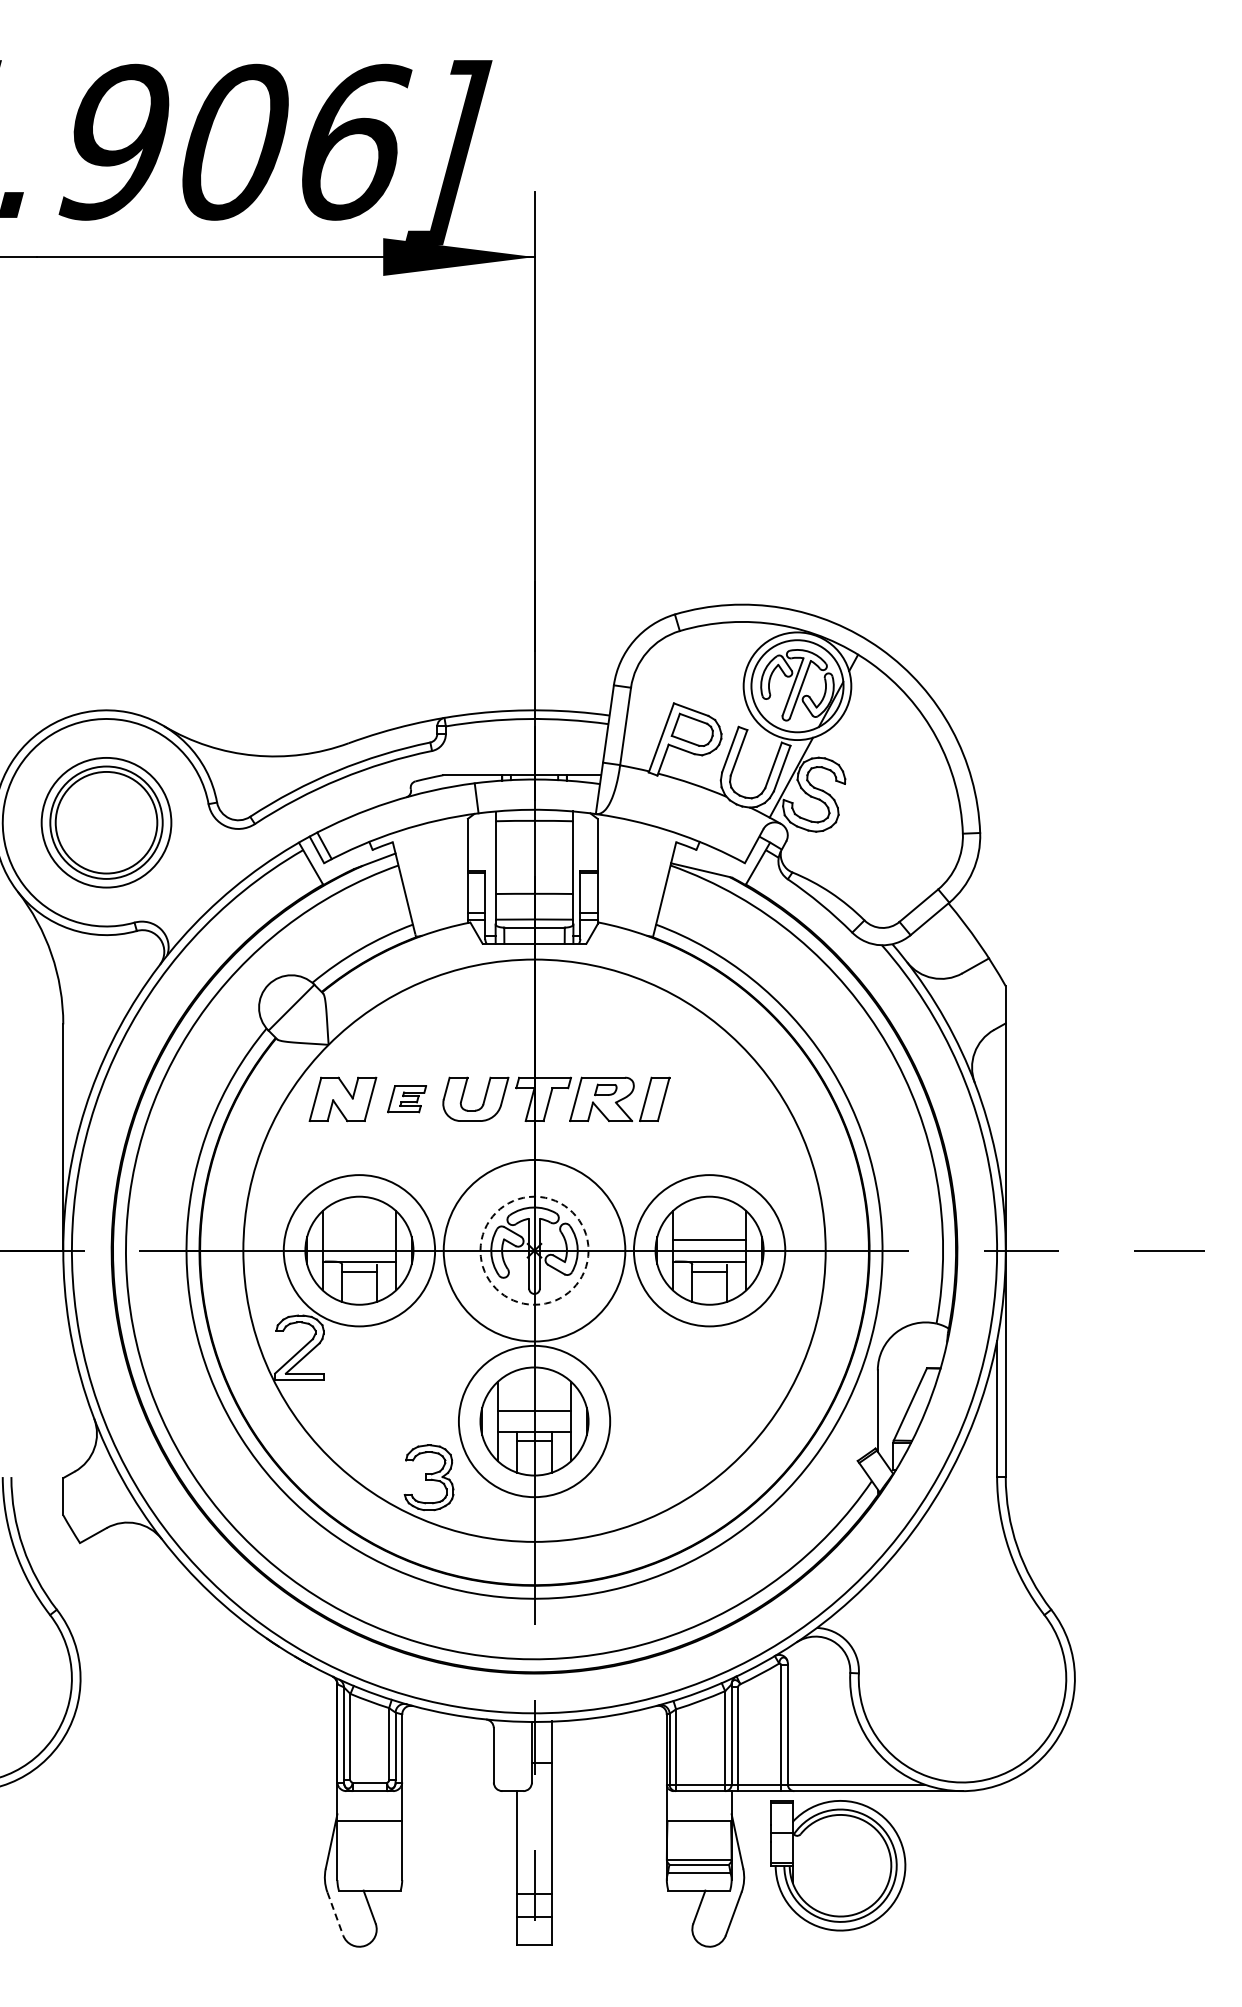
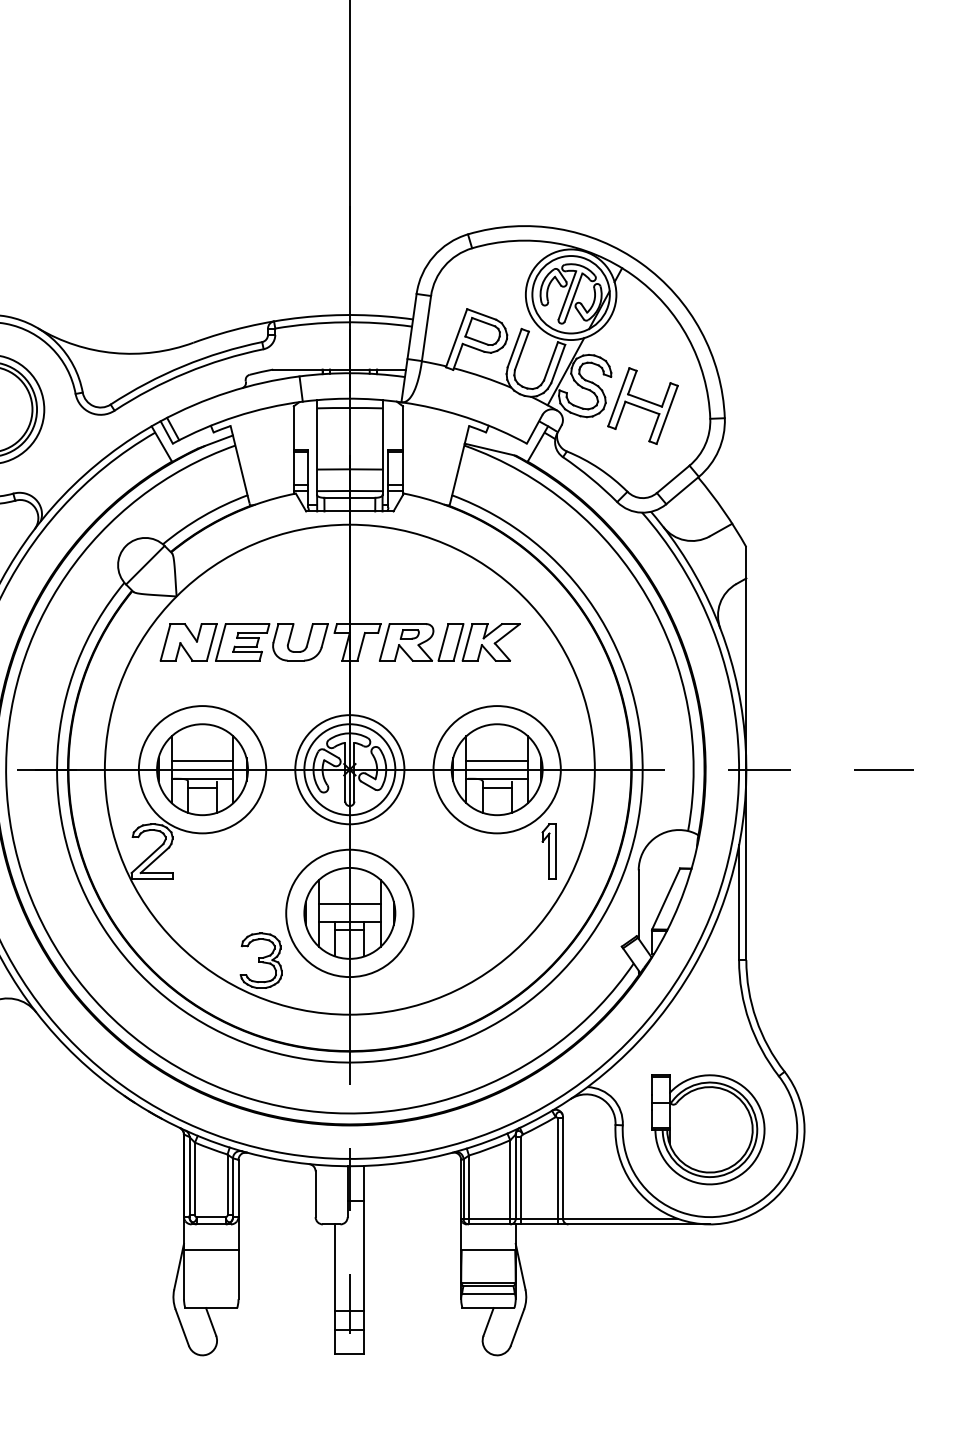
part: (882, 818) -> (642, 406), added
part: (406, 1098) -> (242, 641), size x1.67
part: (702, 1099) -> (491, 642), added
line: (359, 1239) -> (202, 760), added
circle: (534, 1250) -> (349, 769), dashed -> solid
circle: (534, 1250) -> (349, 769), size x0.71
part: (771, 1347) -> (549, 851), added
part: (838, 1865) -> (708, 1129), moved
line: (335, 1913) -> (182, 1327), dashed -> solid

